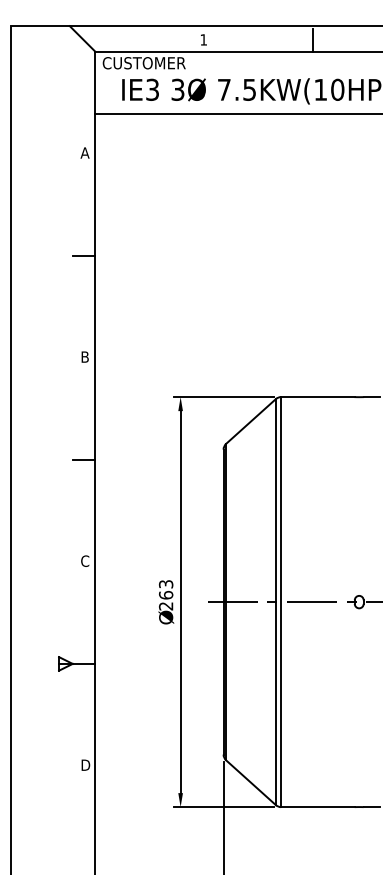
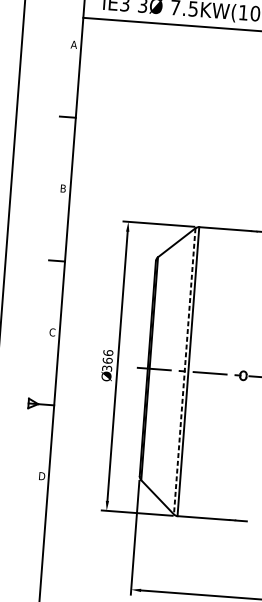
text: (166, 594) -> (108, 360), 263 -> 366
line: (275, 602) -> (184, 371), solid -> dashed

